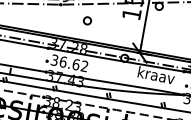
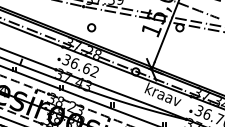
part: (87, 20) -> (91, 27), moved

